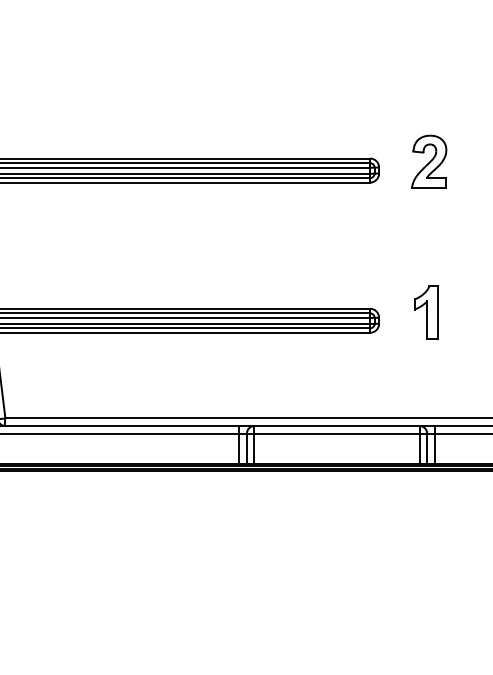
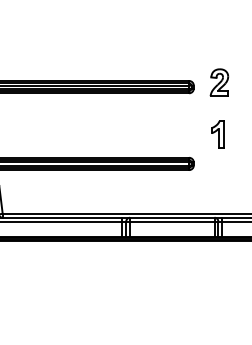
part: (425, 312) -> (217, 134), moved

